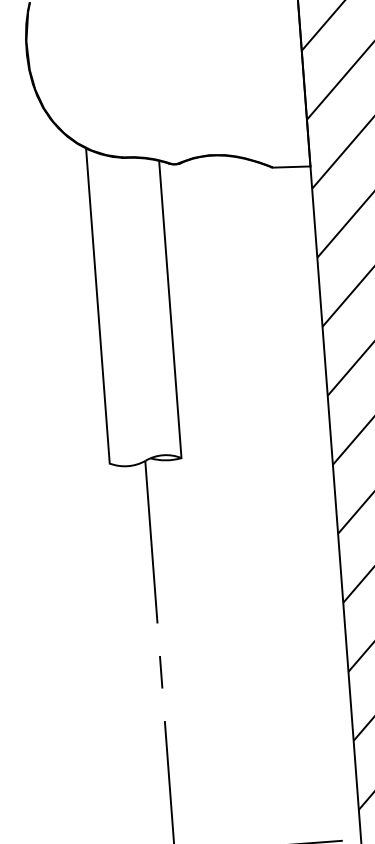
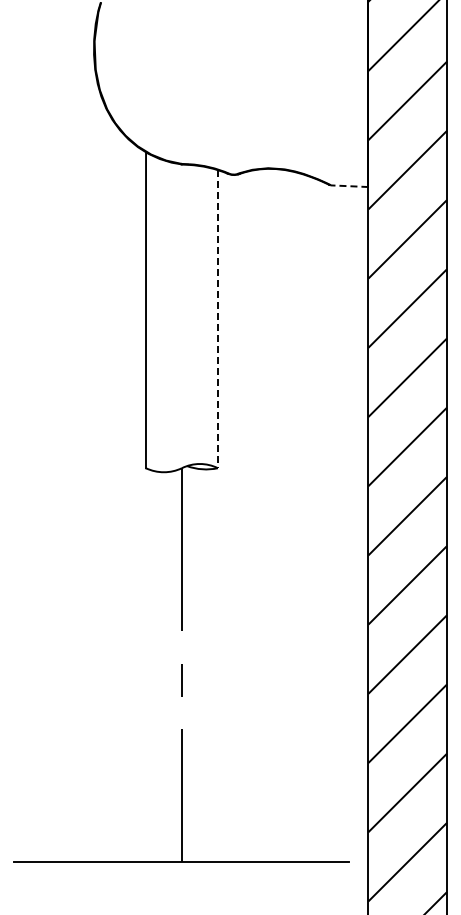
line: (291, 167) -> (349, 186), solid -> dashed
line: (169, 309) -> (217, 319), solid -> dashed

